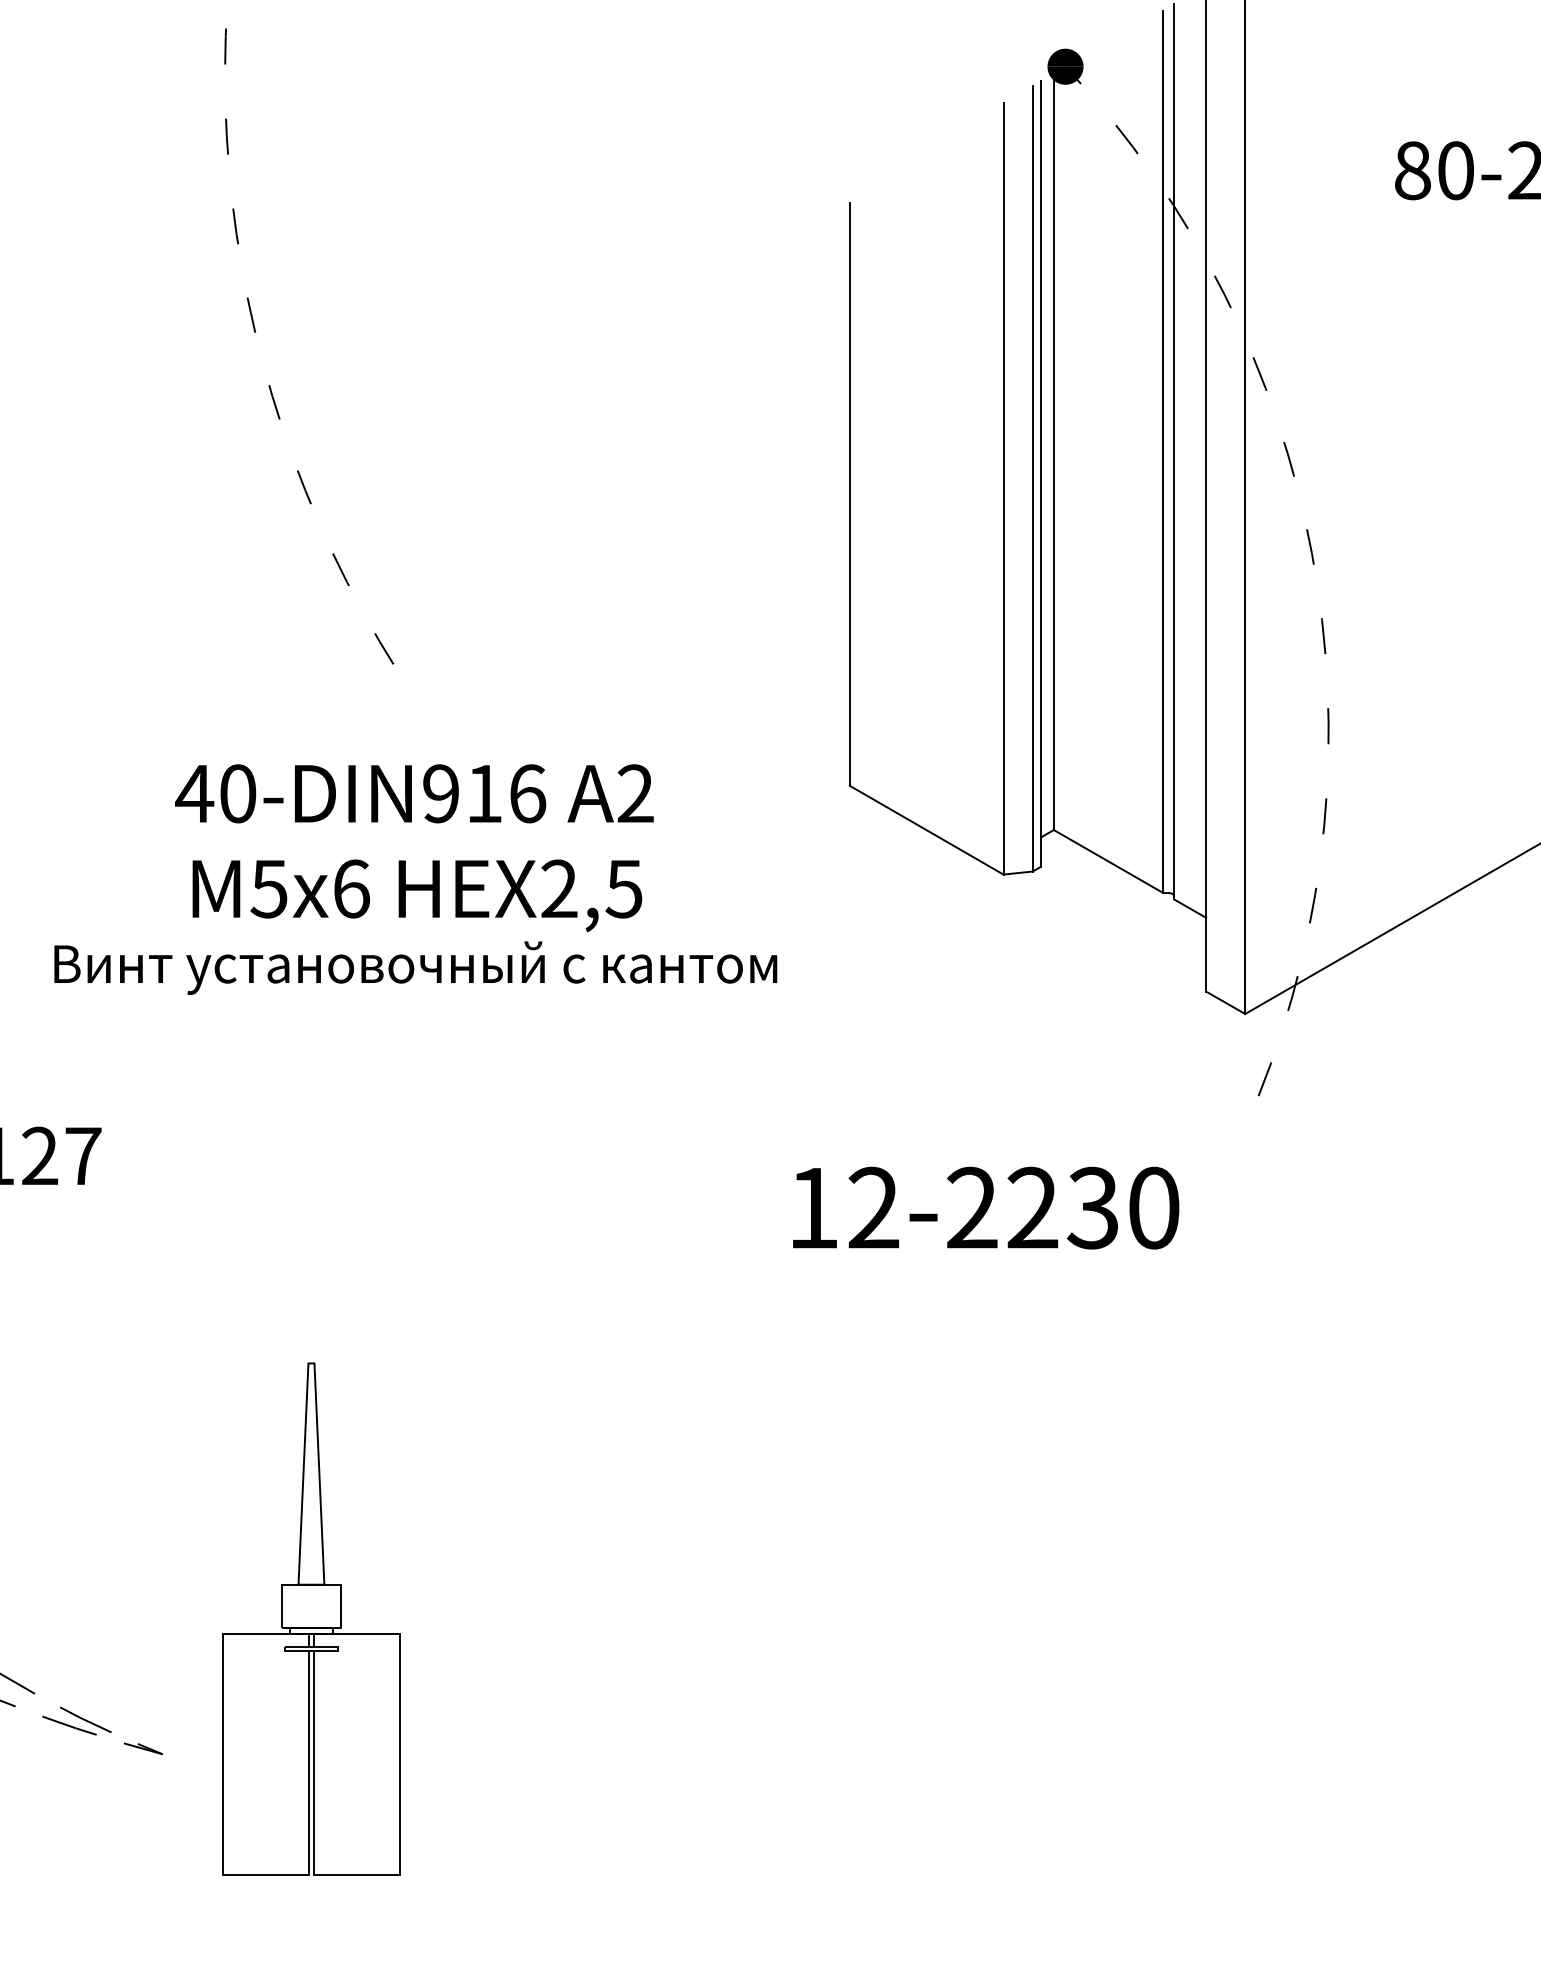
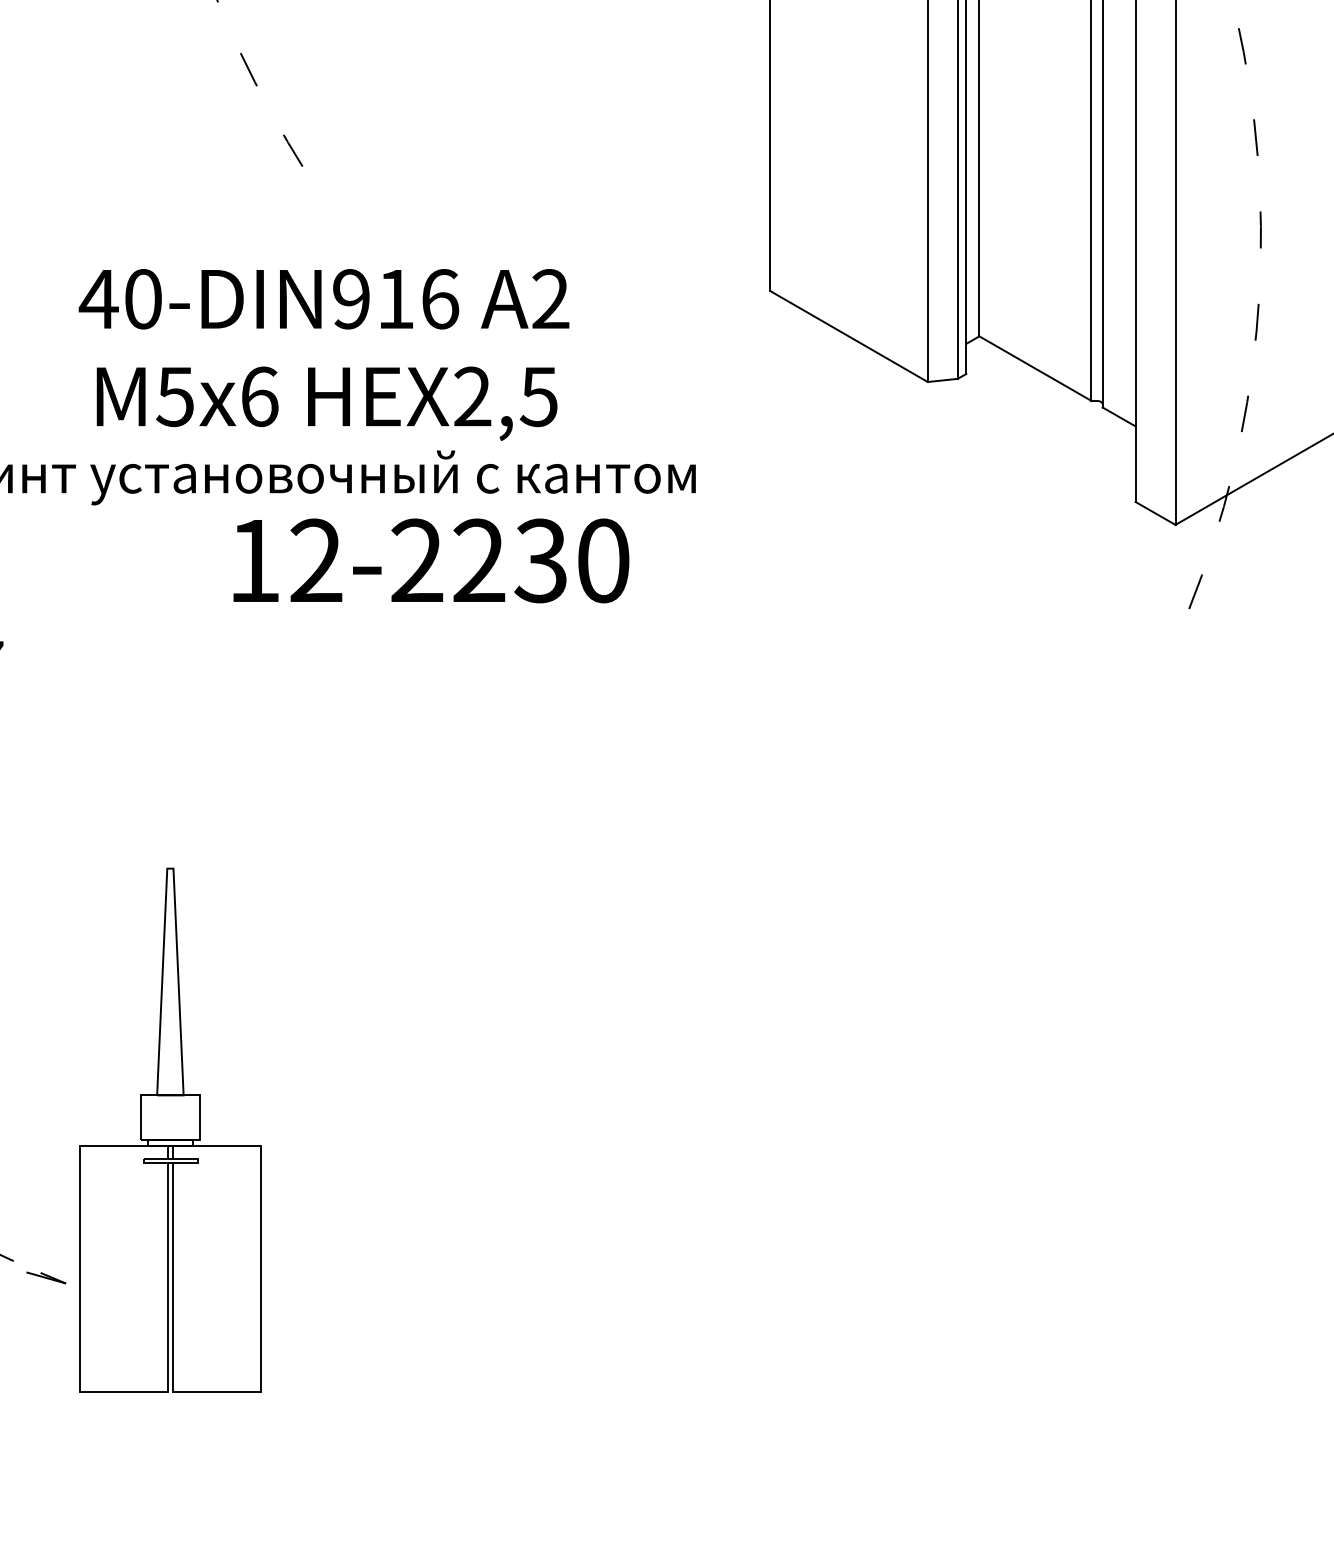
text: (986, 1207) -> (431, 560), moved
part: (311, 1618) -> (170, 1130), moved

